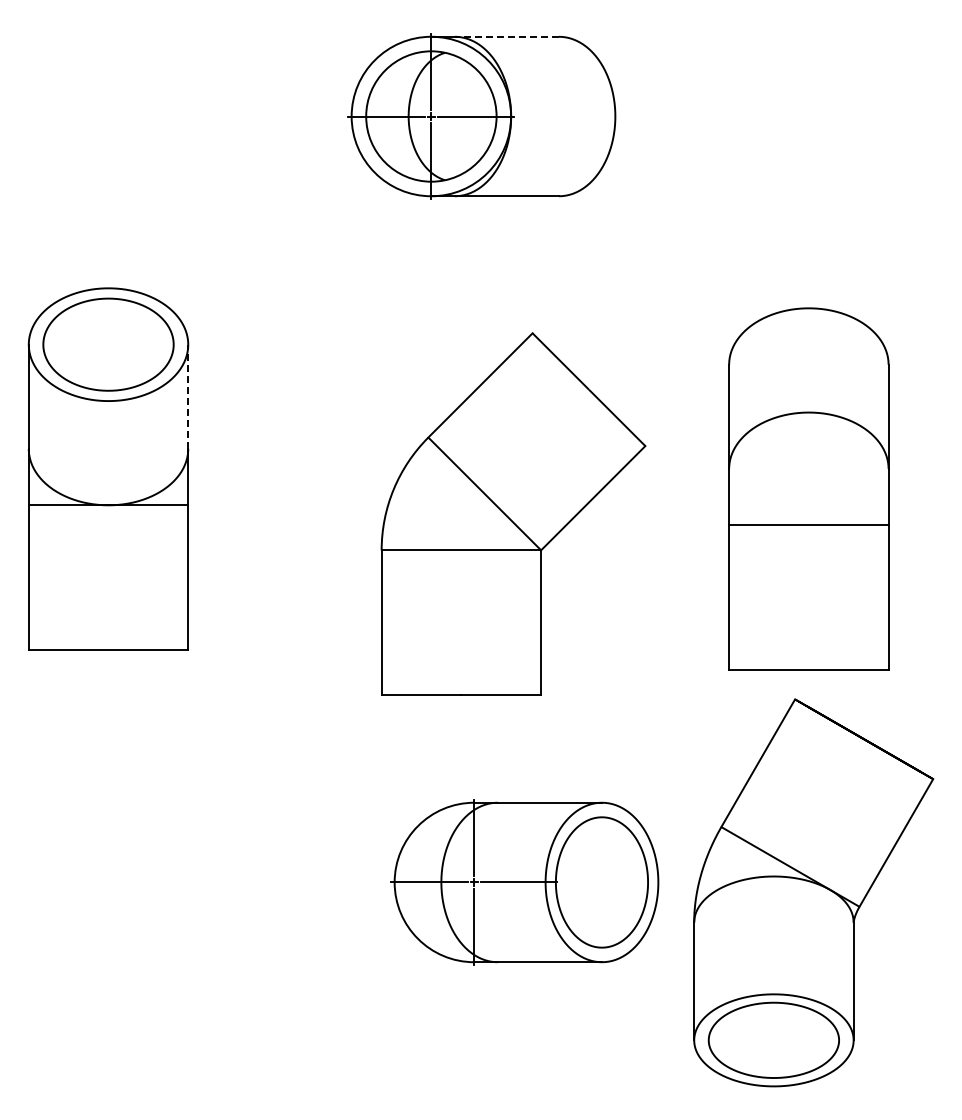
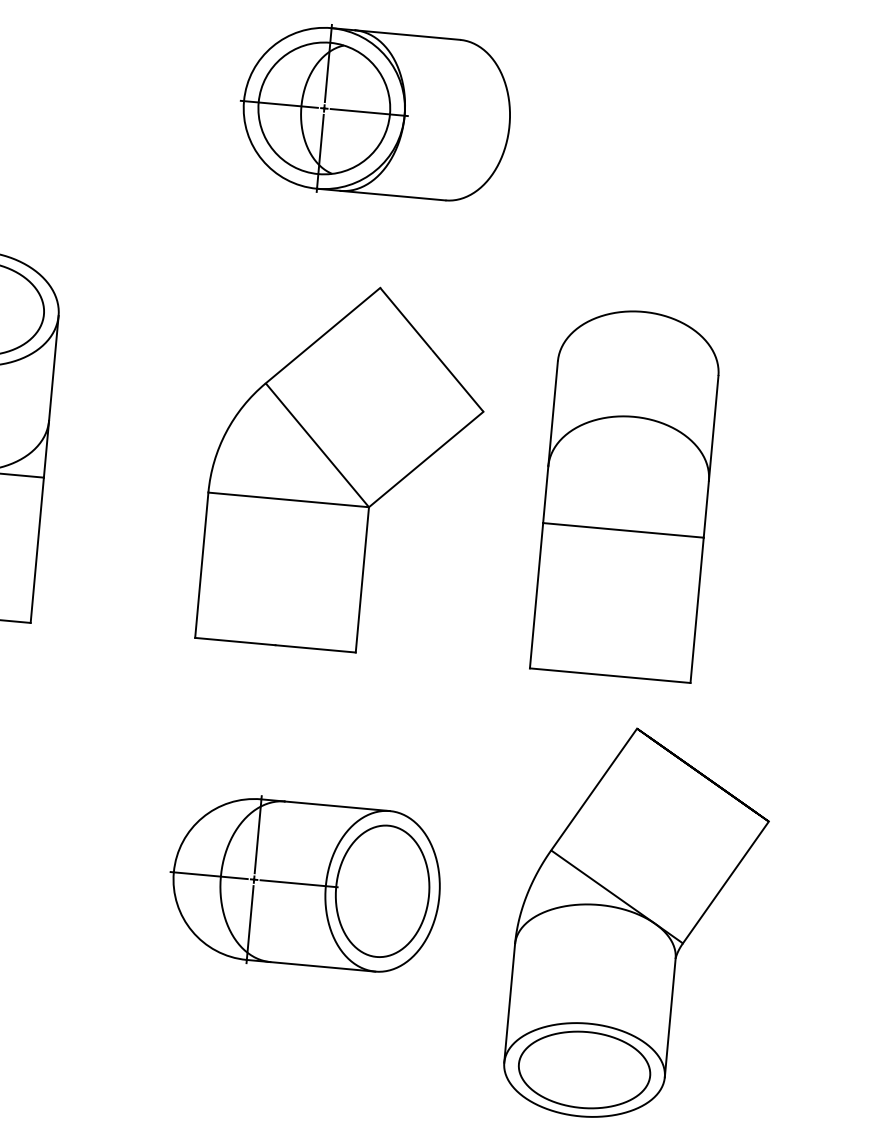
line: (506, 36) -> (407, 34), dashed -> solid
line: (188, 396) -> (54, 368), dashed -> solid
part: (808, 488) -> (626, 493), moved
part: (513, 513) -> (344, 467), moved
part: (524, 882) -> (304, 884), moved

